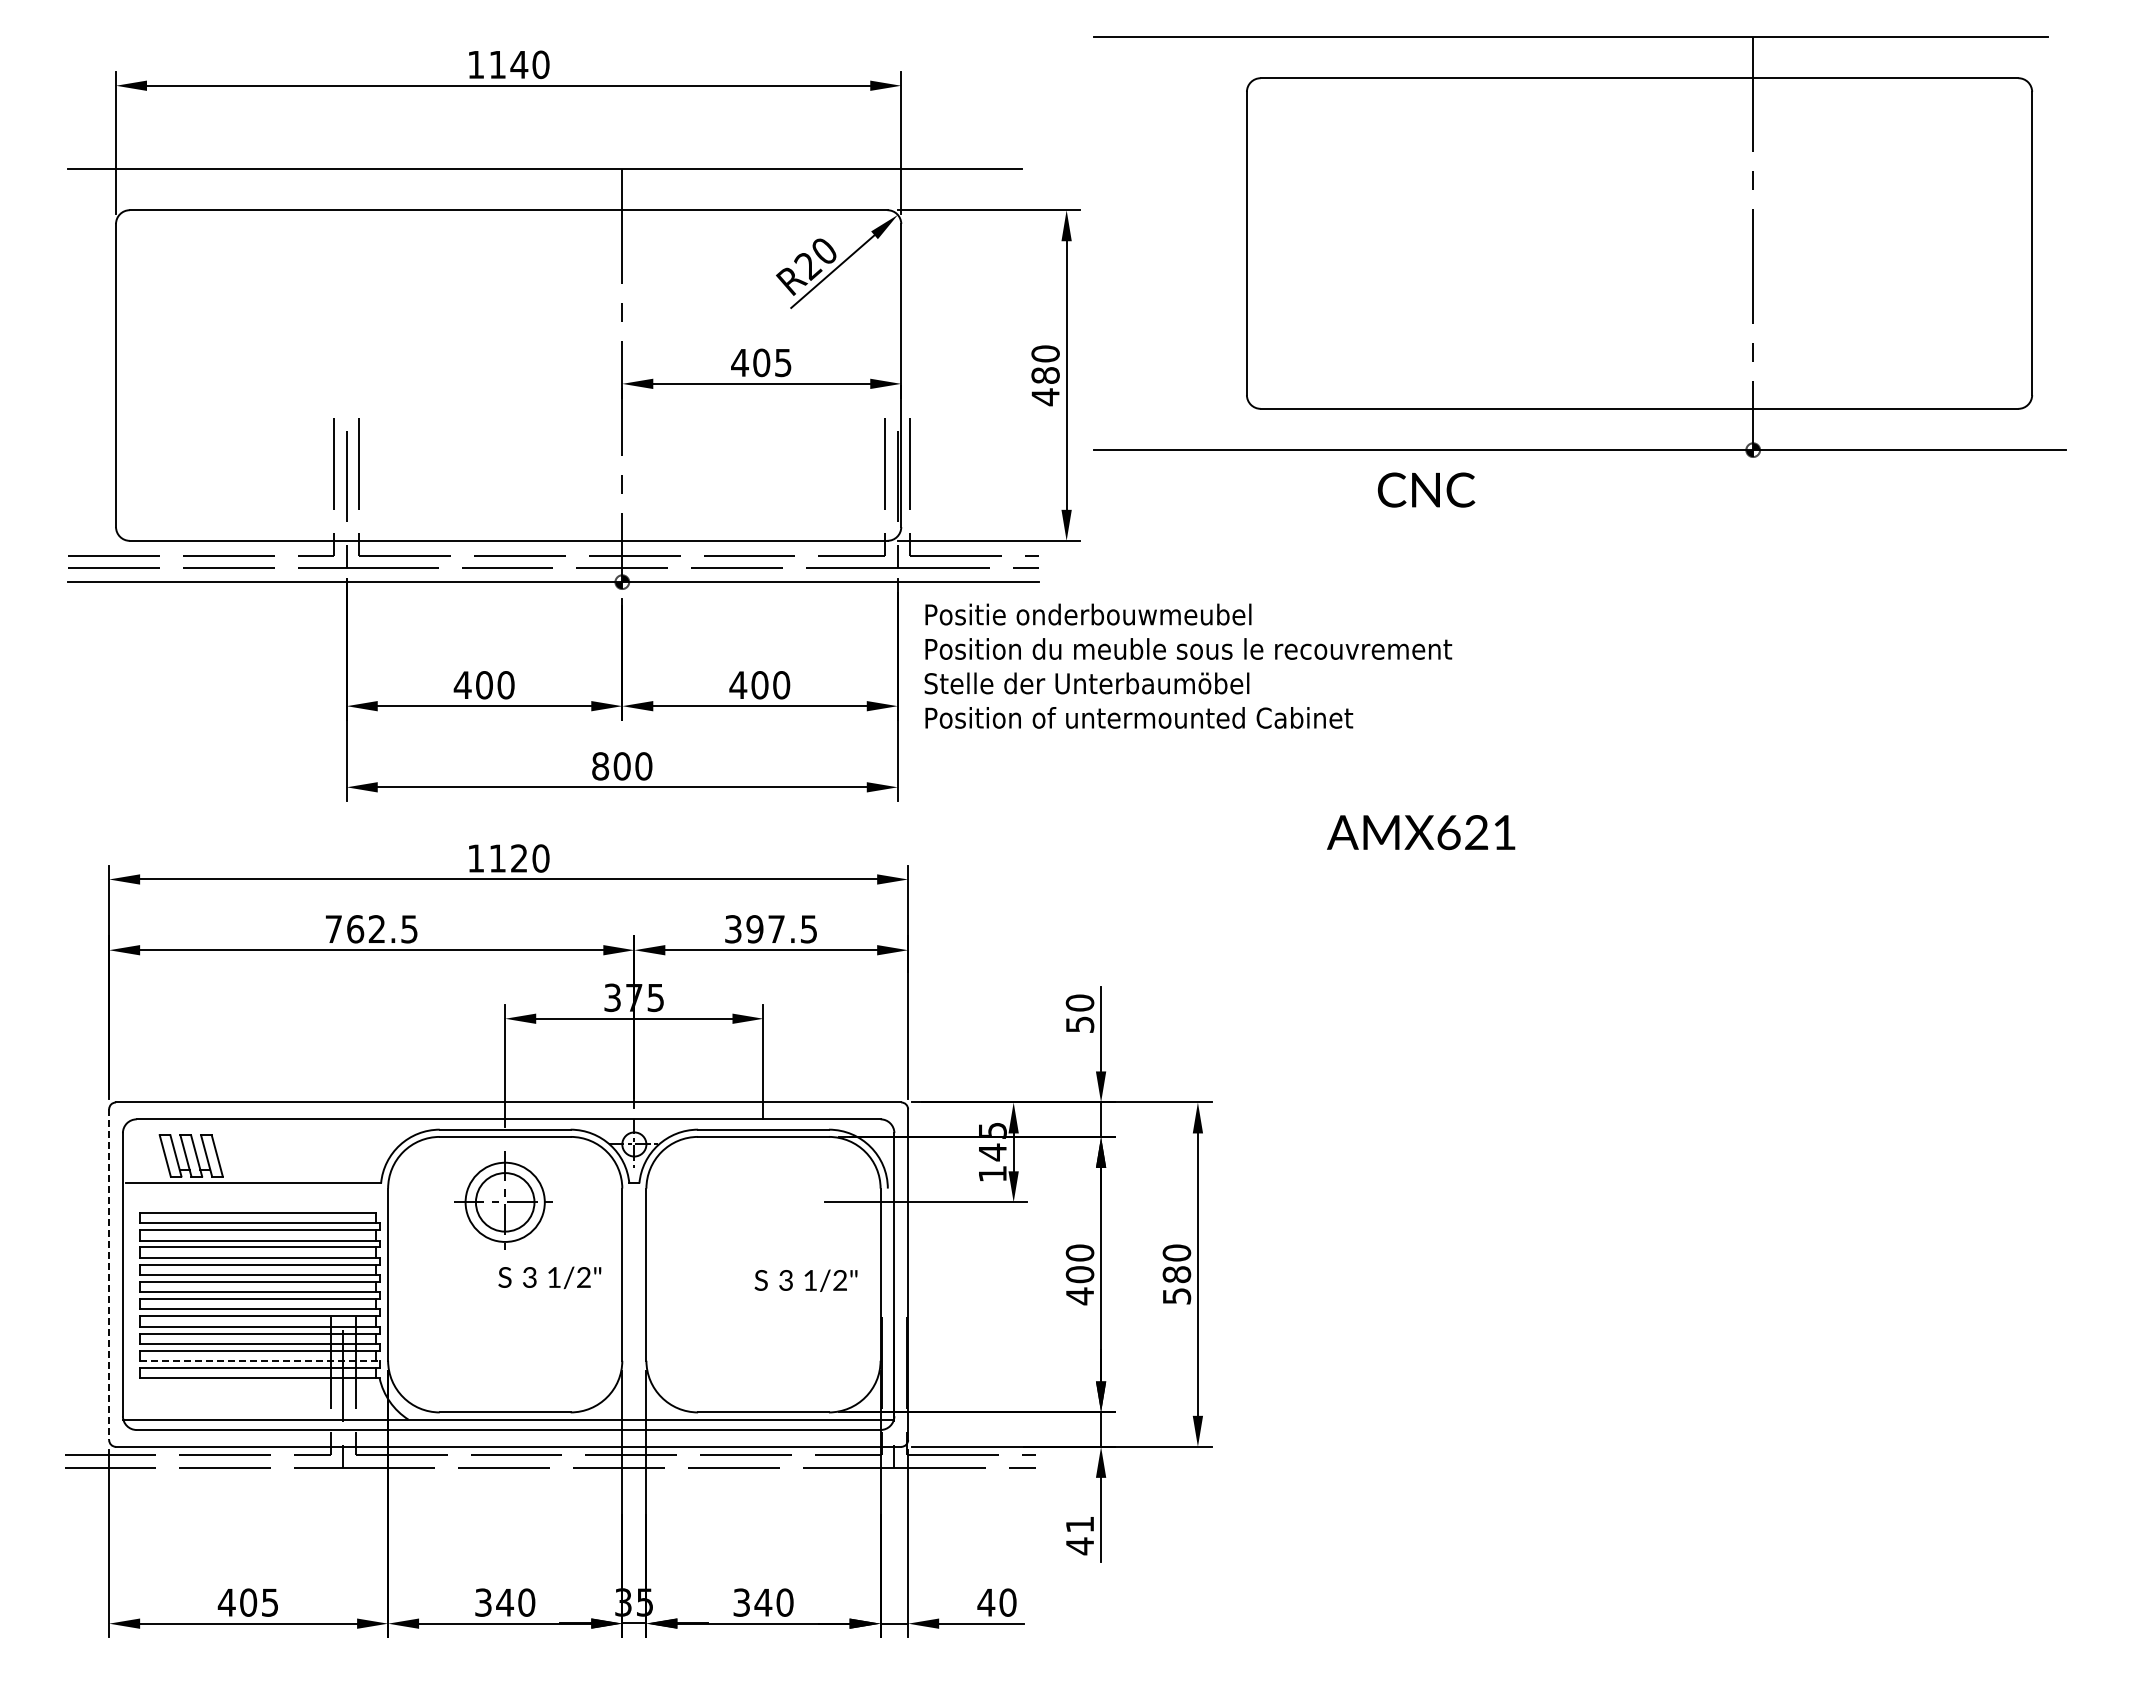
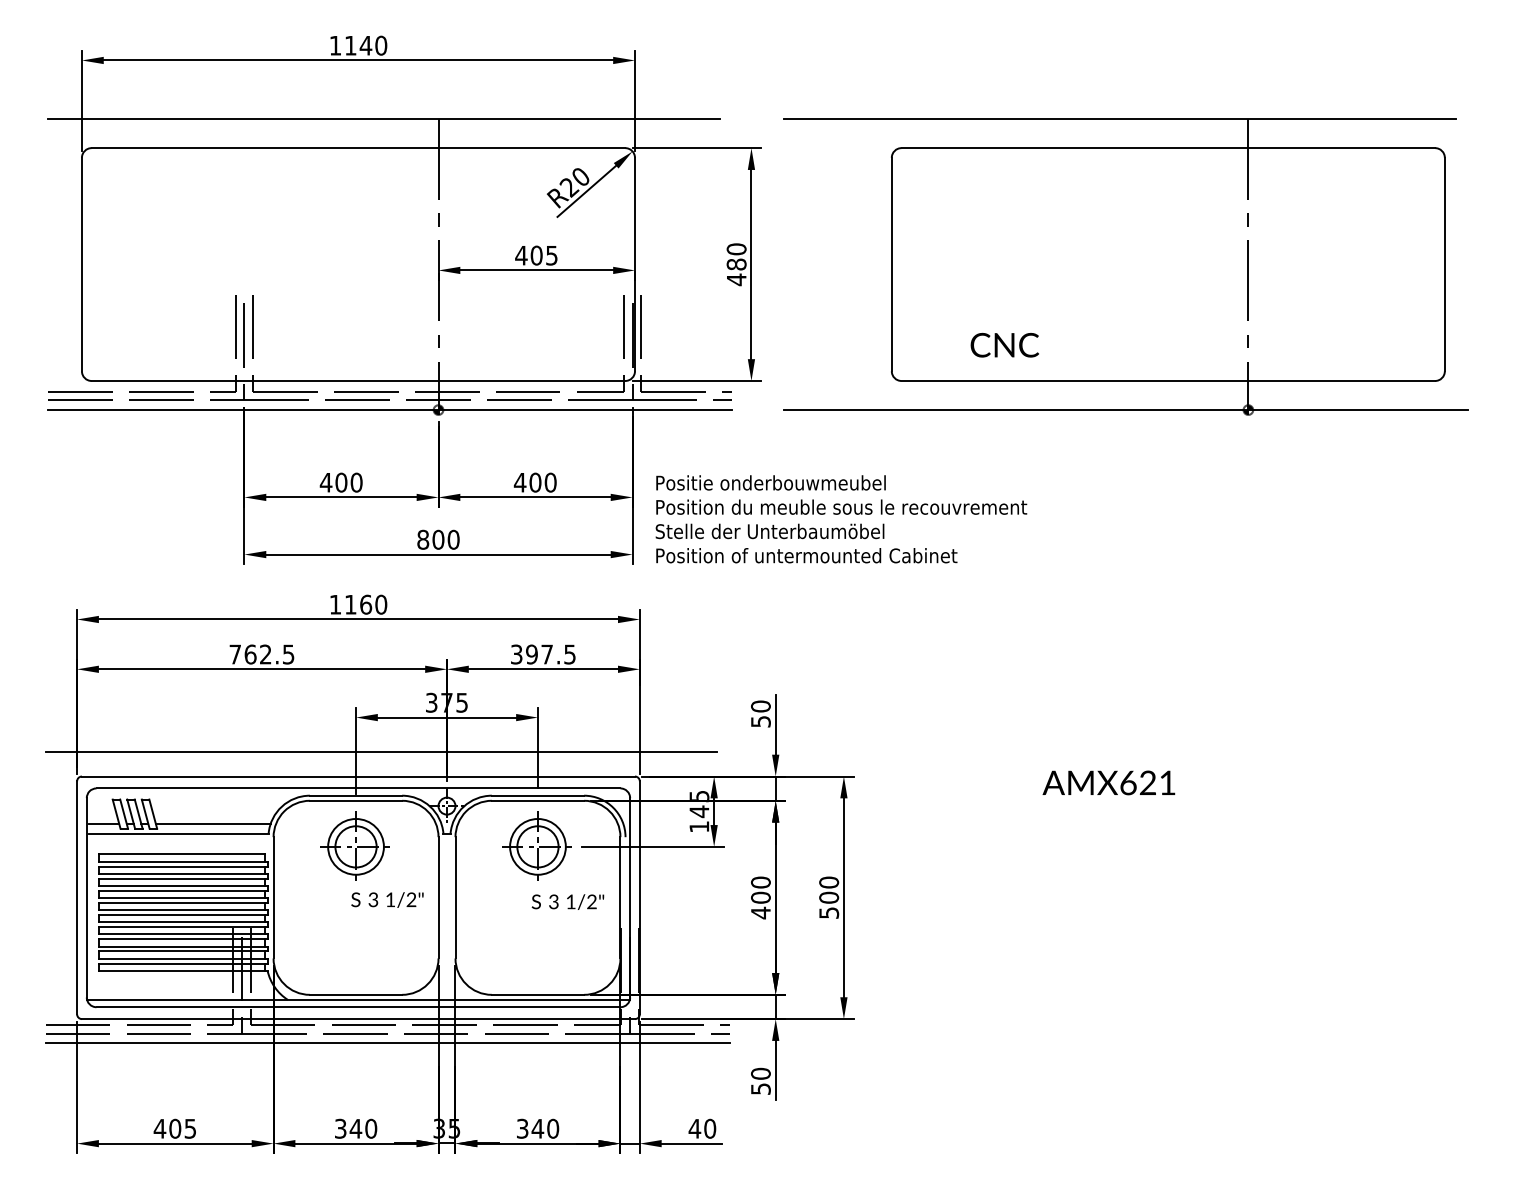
part: (1579, 246) -> (1126, 266), moved
text: (1188, 665) -> (841, 518), moved
text: (1421, 832) -> (1109, 782), moved
text: (519, 858) -> (366, 604), 1120 -> 1160
line: (541, 1068) -> (381, 752), added
line: (147, 1169) -> (104, 823), added
line: (302, 1169) -> (213, 823), added
part: (761, 1200) -> (536, 845), added
text: (1176, 1274) -> (828, 897), 580 -> 500
line: (109, 1275) -> (77, 898), dashed -> solid
line: (259, 1361) -> (182, 958), dashed -> solid
line: (549, 1481) -> (387, 1043), added
text: (1079, 1535) -> (760, 1081), 41 -> 50

